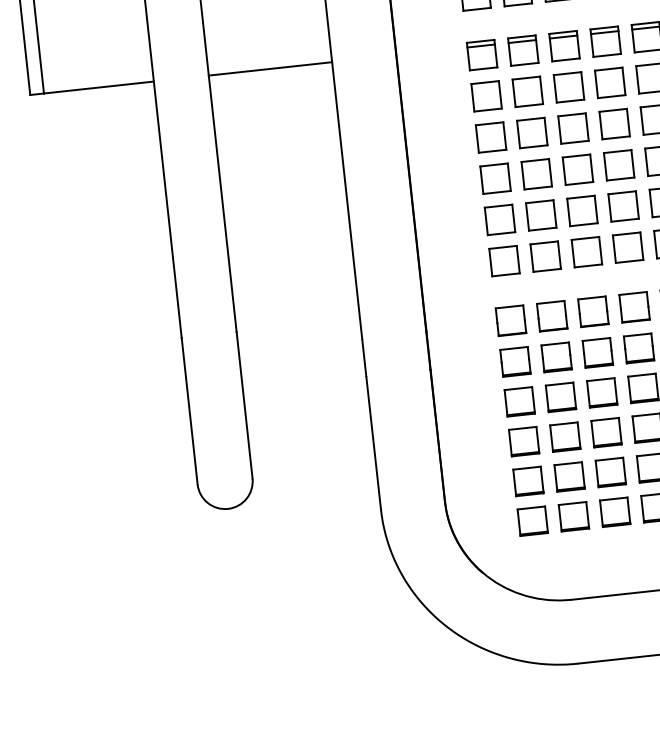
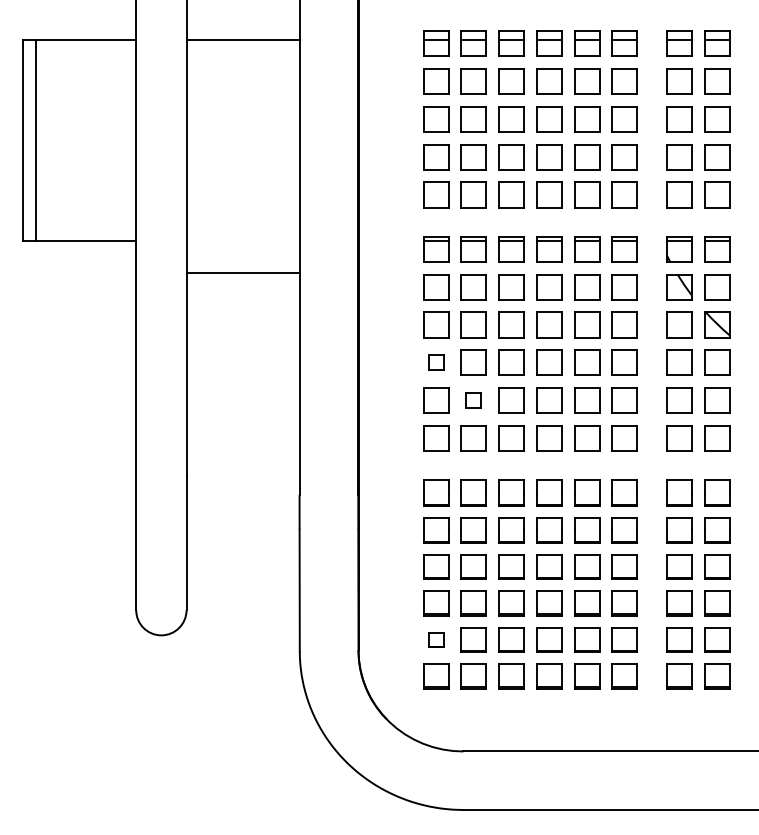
line: (269, 69) -> (242, 273), moved
part: (495, 178) -> (436, 362), size x0.6
part: (540, 215) -> (473, 400), size x0.6
part: (528, 480) -> (436, 639), size x0.6

